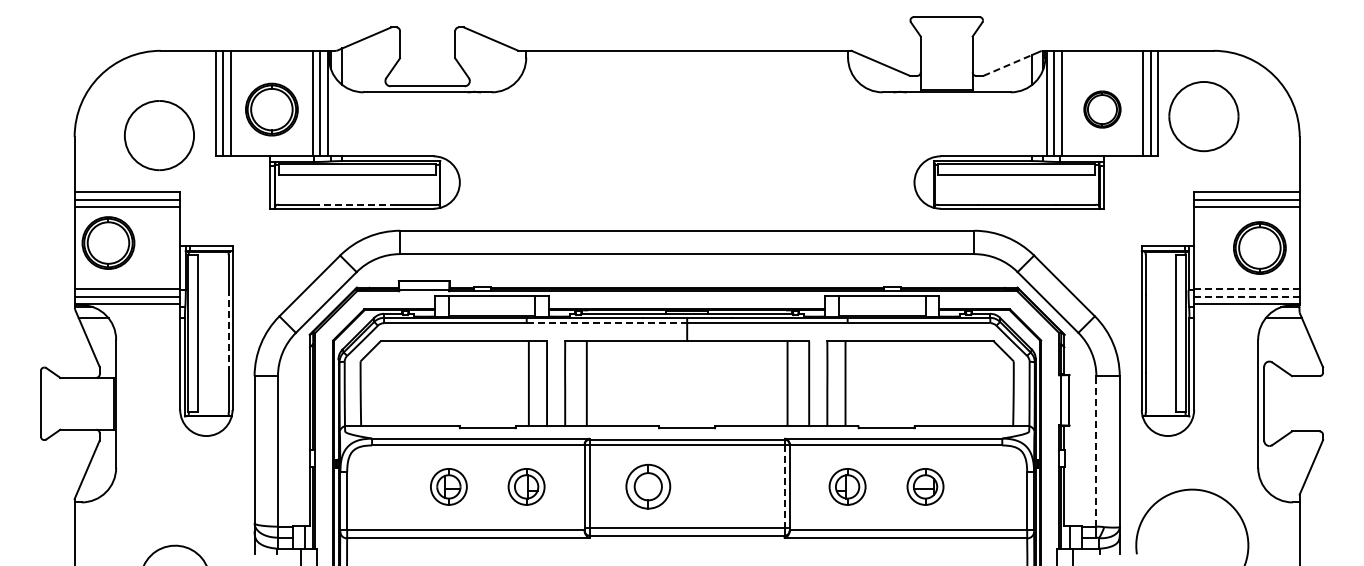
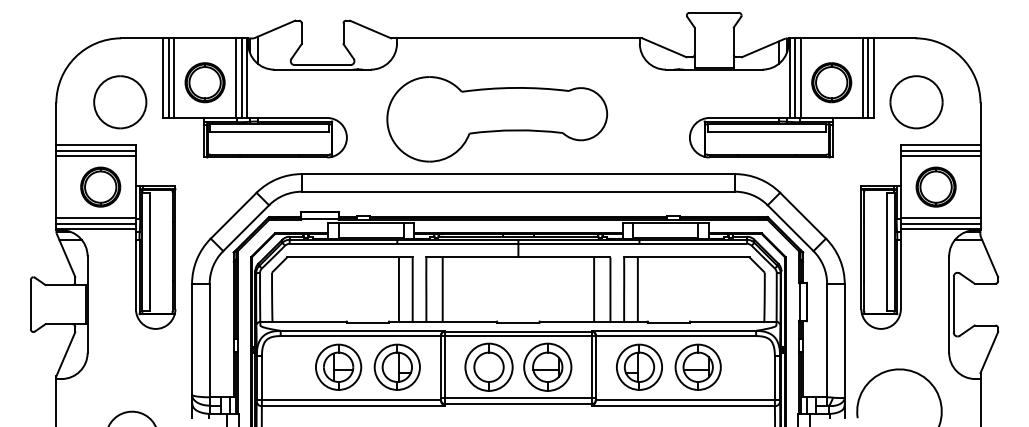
line: (1008, 65) -> (760, 49), dashed -> solid
part: (1102, 109) -> (831, 82), size x1.43
part: (1203, 116) -> (916, 102), moved
part: (658, 158) -> (496, 119), added
line: (357, 204) -> (269, 154), dashed -> solid
part: (108, 242) -> (100, 186), moved
part: (1259, 247) -> (935, 186), moved
line: (1246, 289) -> (940, 218), dashed -> solid
line: (1246, 296) -> (940, 223), dashed -> solid
line: (607, 323) -> (458, 244), dashed -> solid
line: (228, 333) -> (172, 251), dashed -> solid
line: (1096, 450) -> (827, 339), dashed -> solid
part: (448, 486) -> (338, 367), size x1.67
part: (526, 486) -> (397, 367), size x1.67
part: (648, 486) -> (489, 367), size x1.43
part: (725, 486) -> (547, 367), added
line: (784, 486) -> (591, 367), dashed -> solid
part: (847, 486) -> (639, 367), size x1.67
part: (925, 486) -> (698, 367), size x1.67

